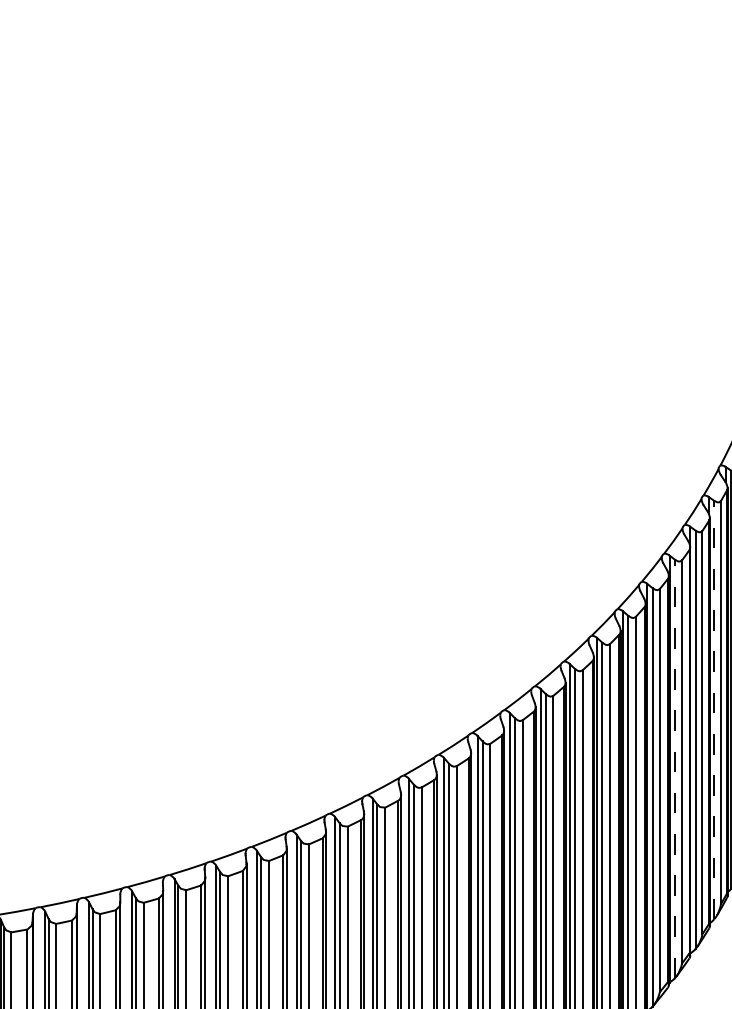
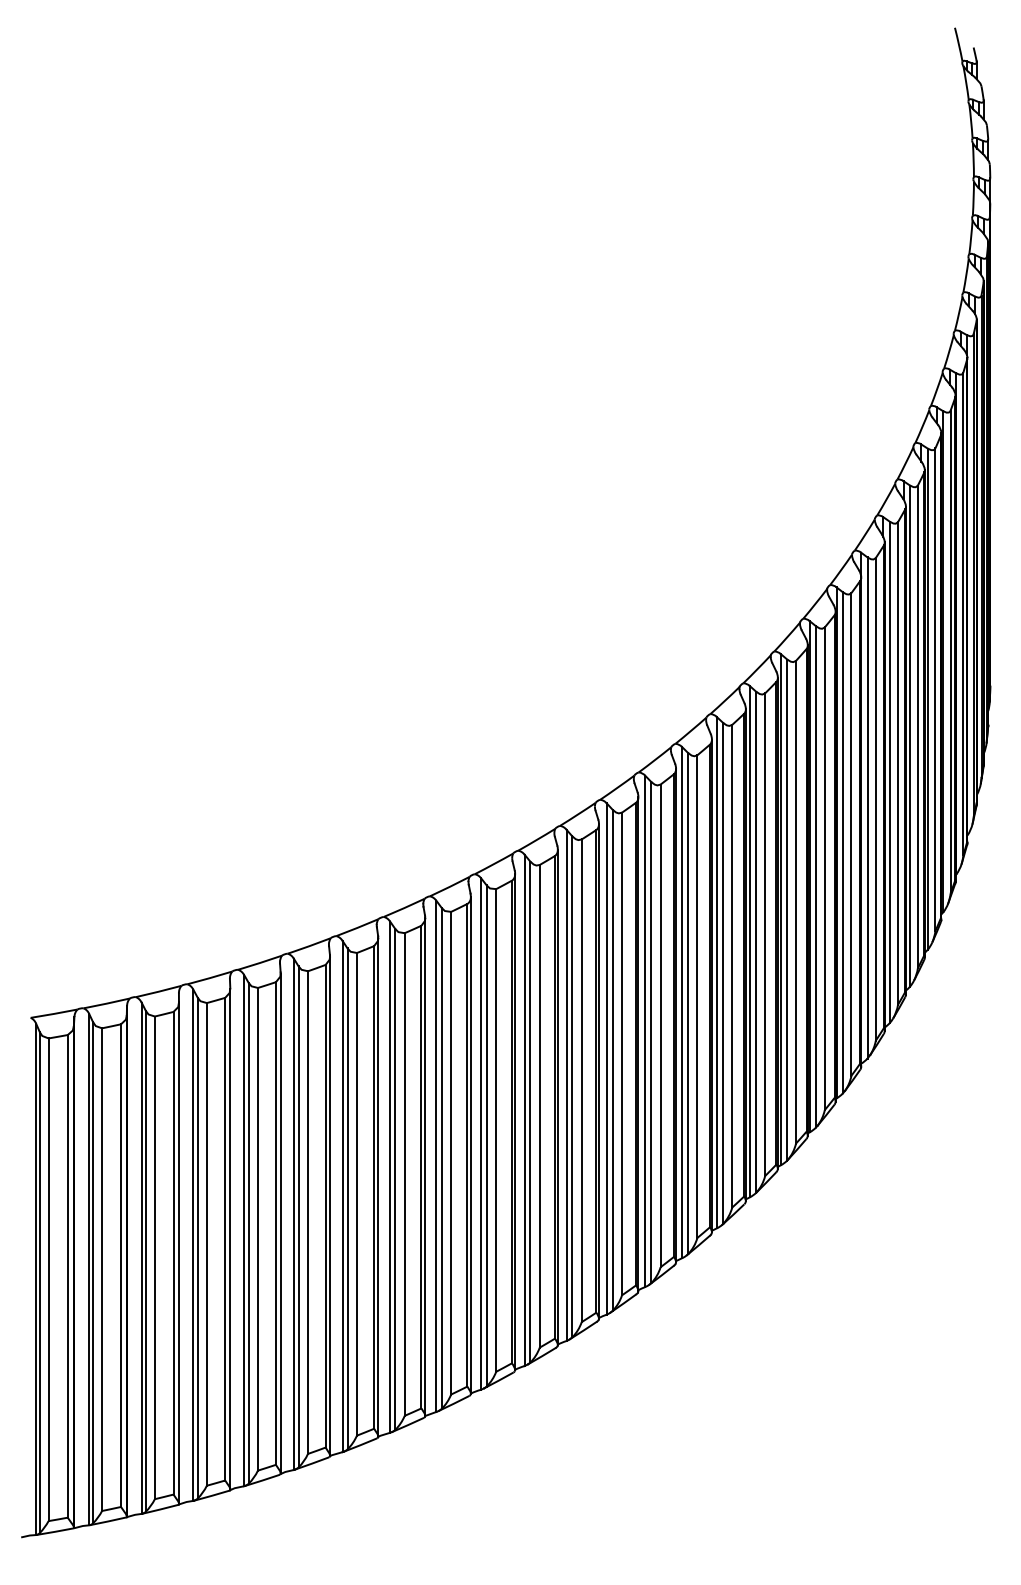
line: (713, 710) -> (889, 772), dashed -> solid
line: (674, 768) -> (842, 842), dashed -> solid

